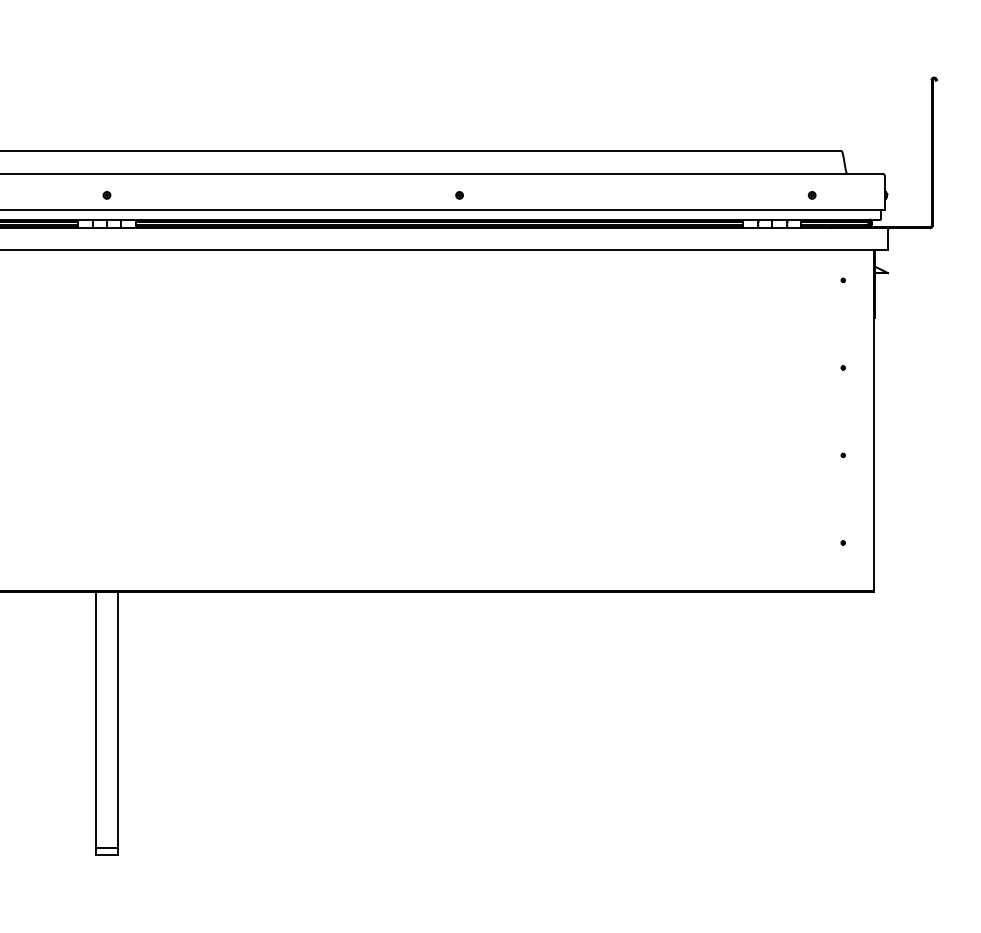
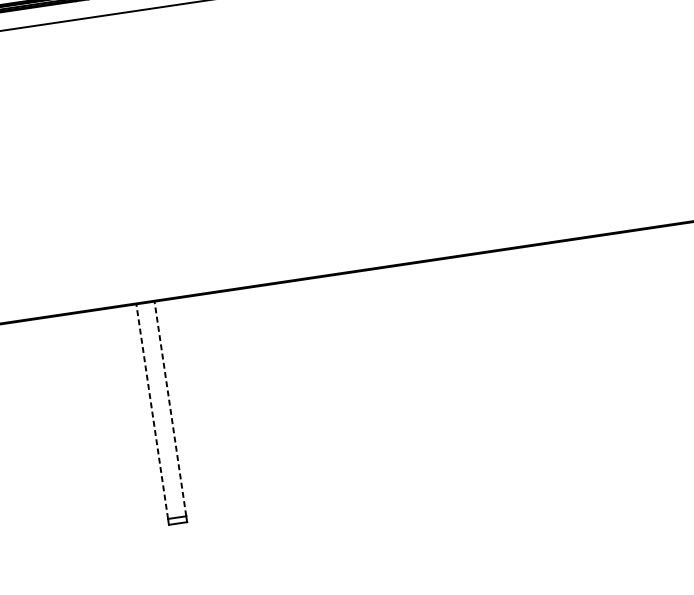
line: (96, 720) -> (152, 411), solid -> dashed
line: (117, 720) -> (170, 409), solid -> dashed

